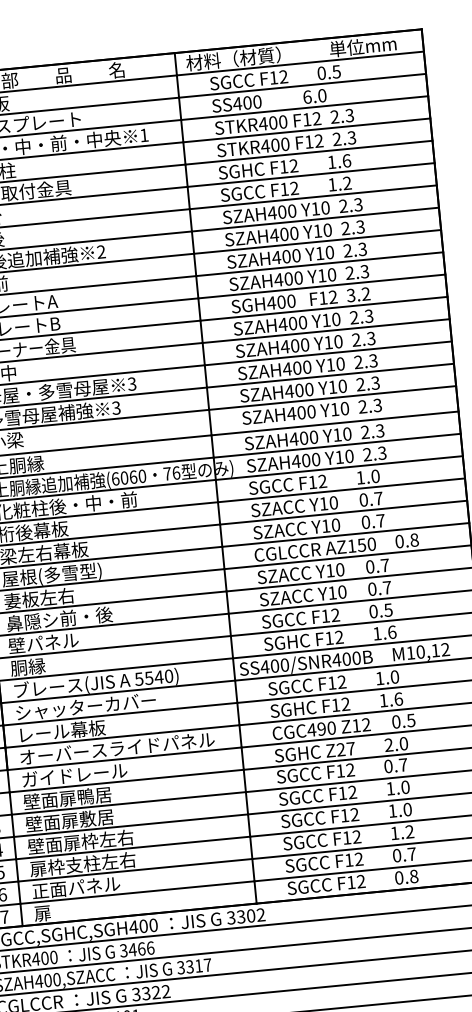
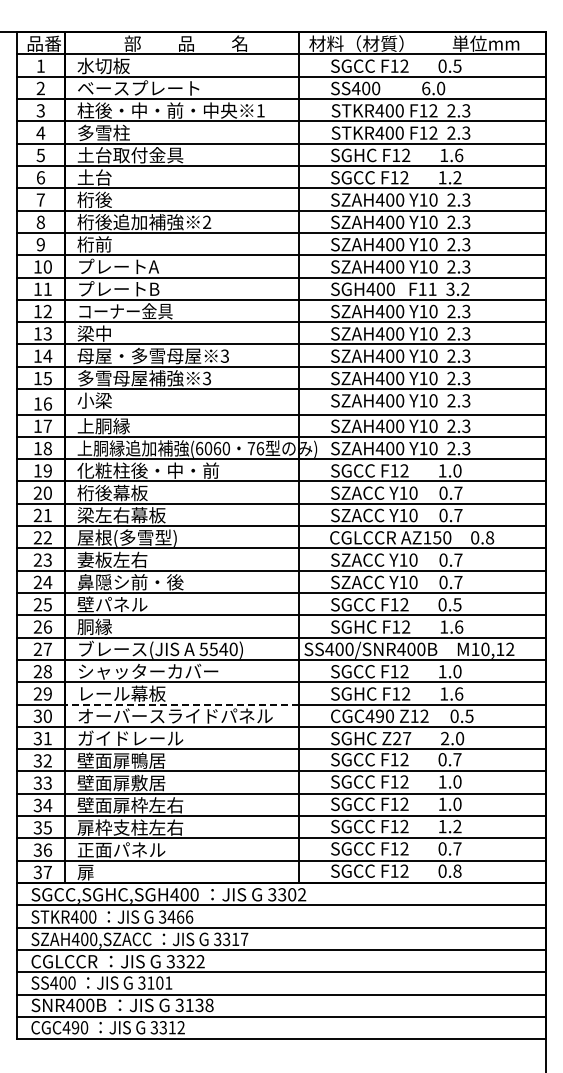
text: (333, 296) -> (432, 288), F12 -> F11
line: (122, 736) -> (181, 704), solid -> dashed

